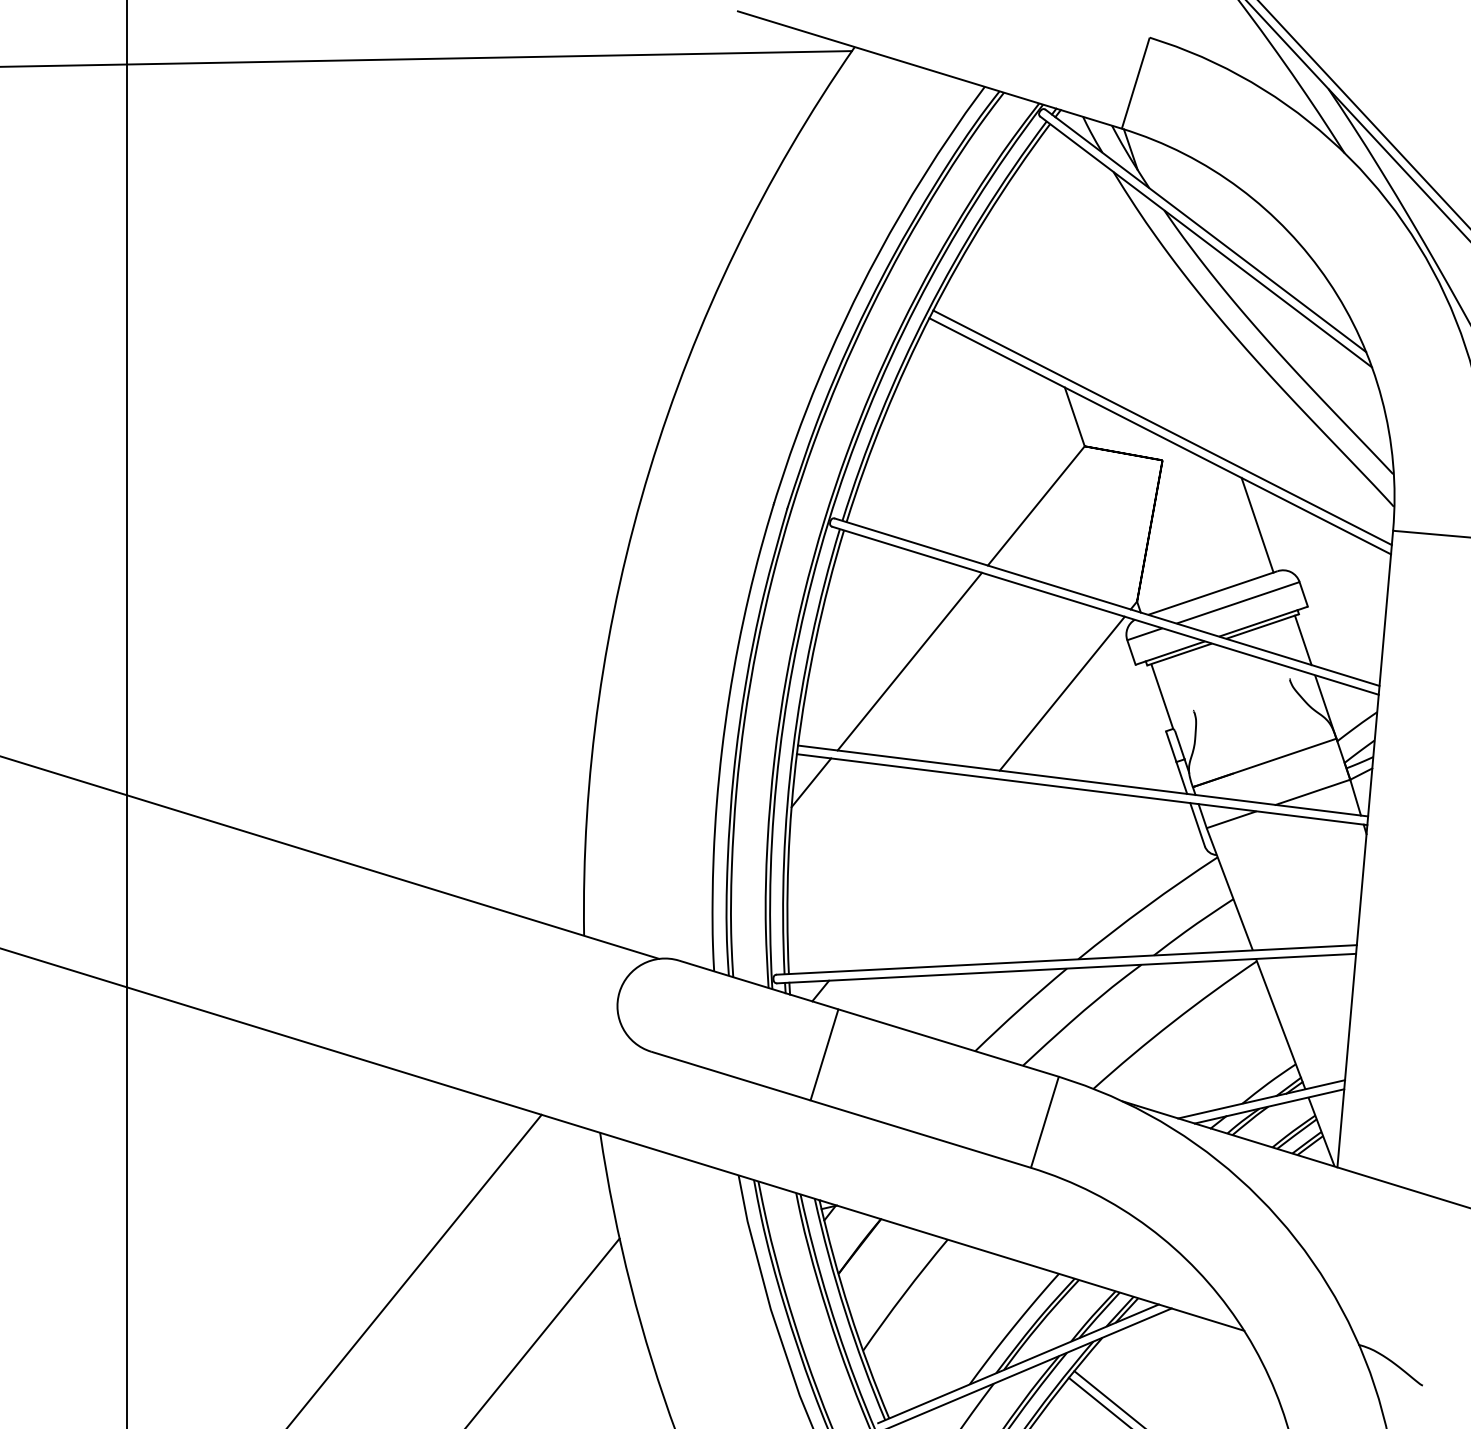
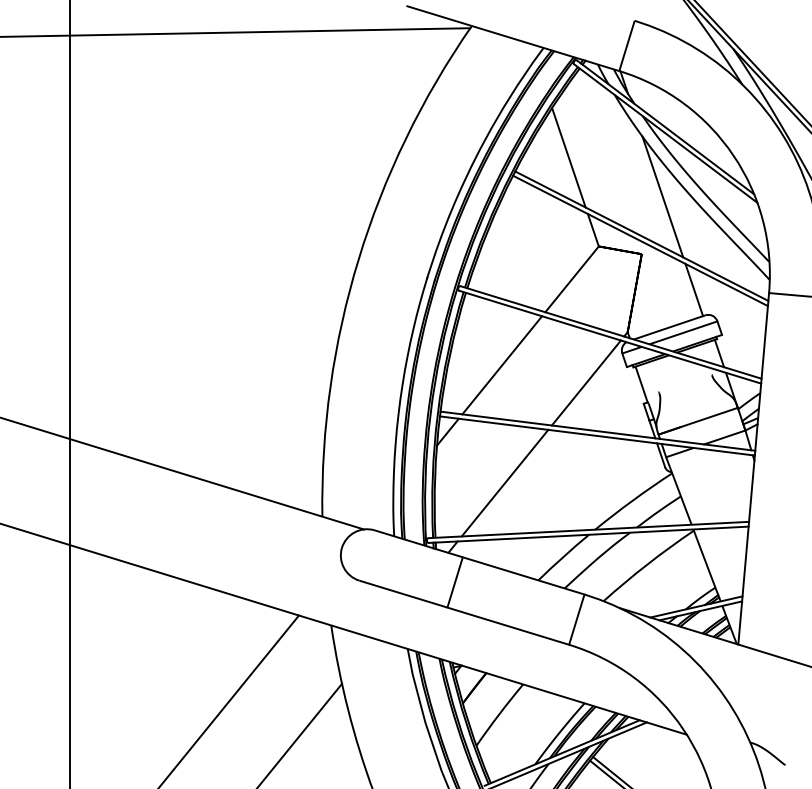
line: (1029, 285) -> (568, 157), added
line: (1200, 355) -> (662, 196), added
line: (913, 873) -> (504, 482), added

